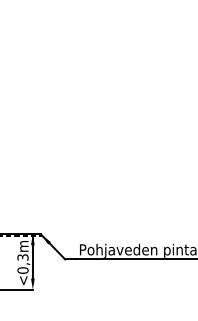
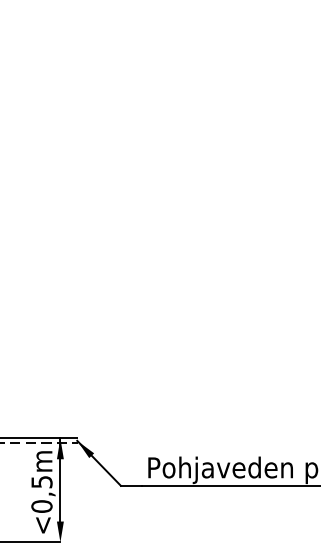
text: (21, 257) -> (39, 482), <0,3m -> <0,5m

